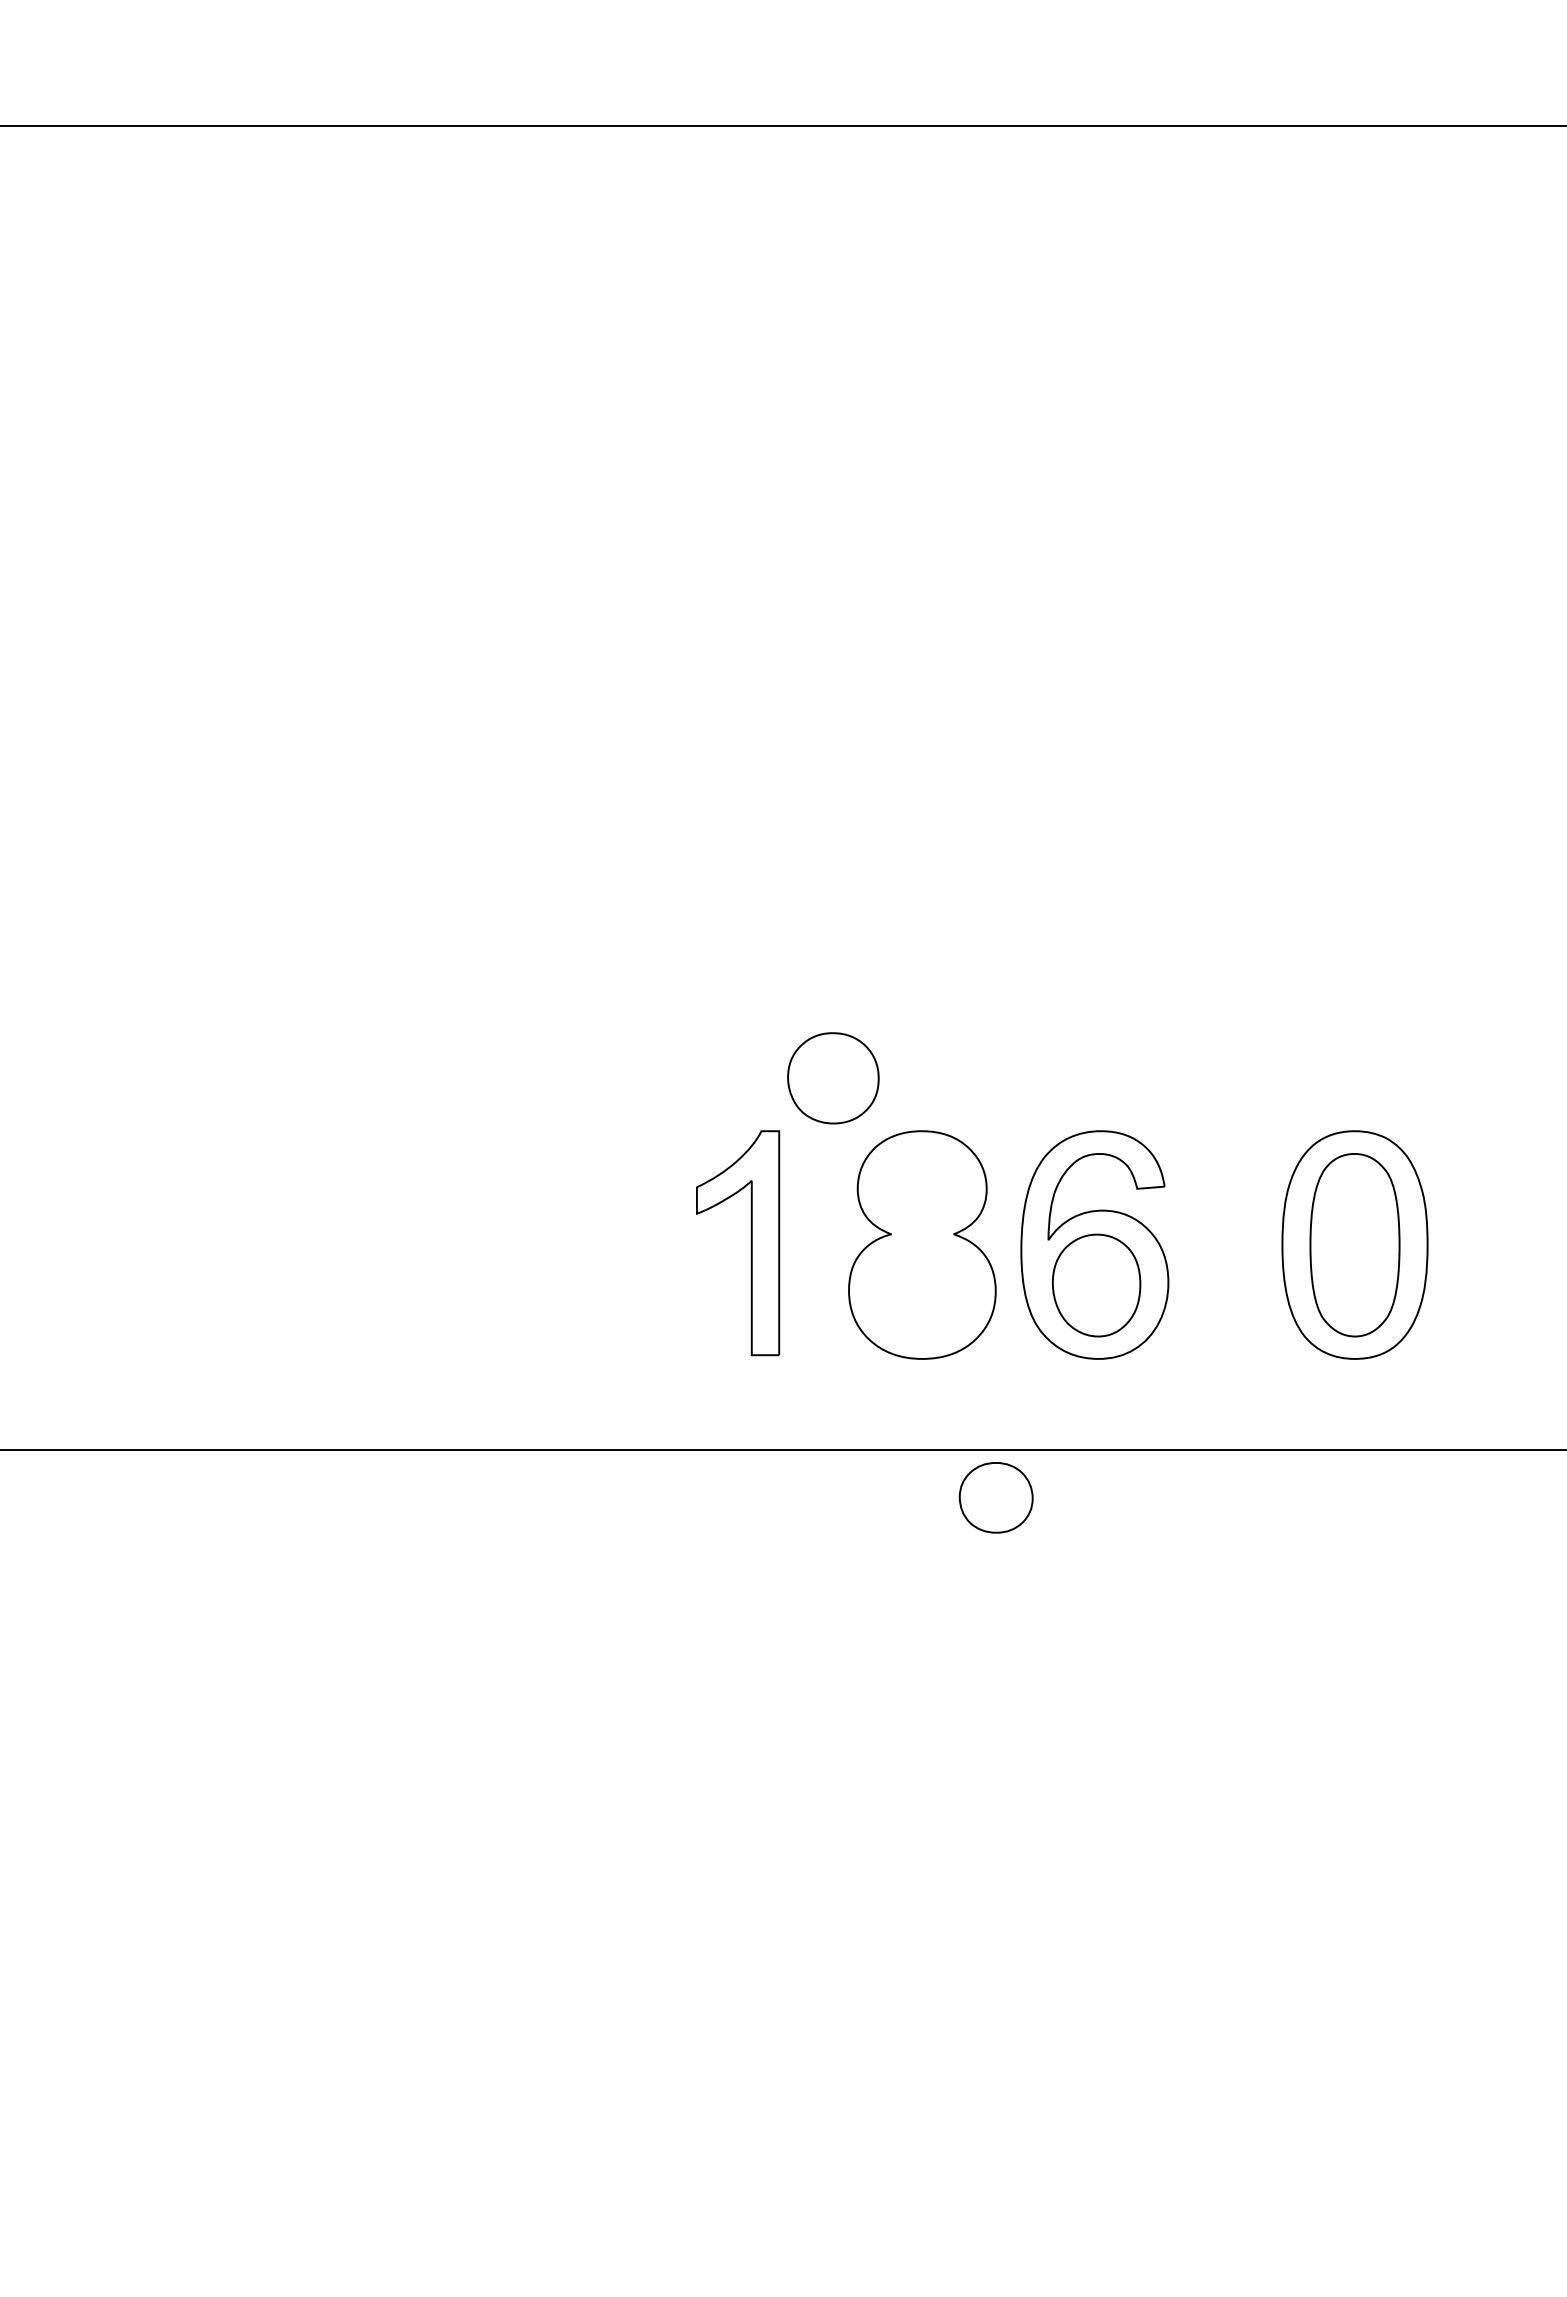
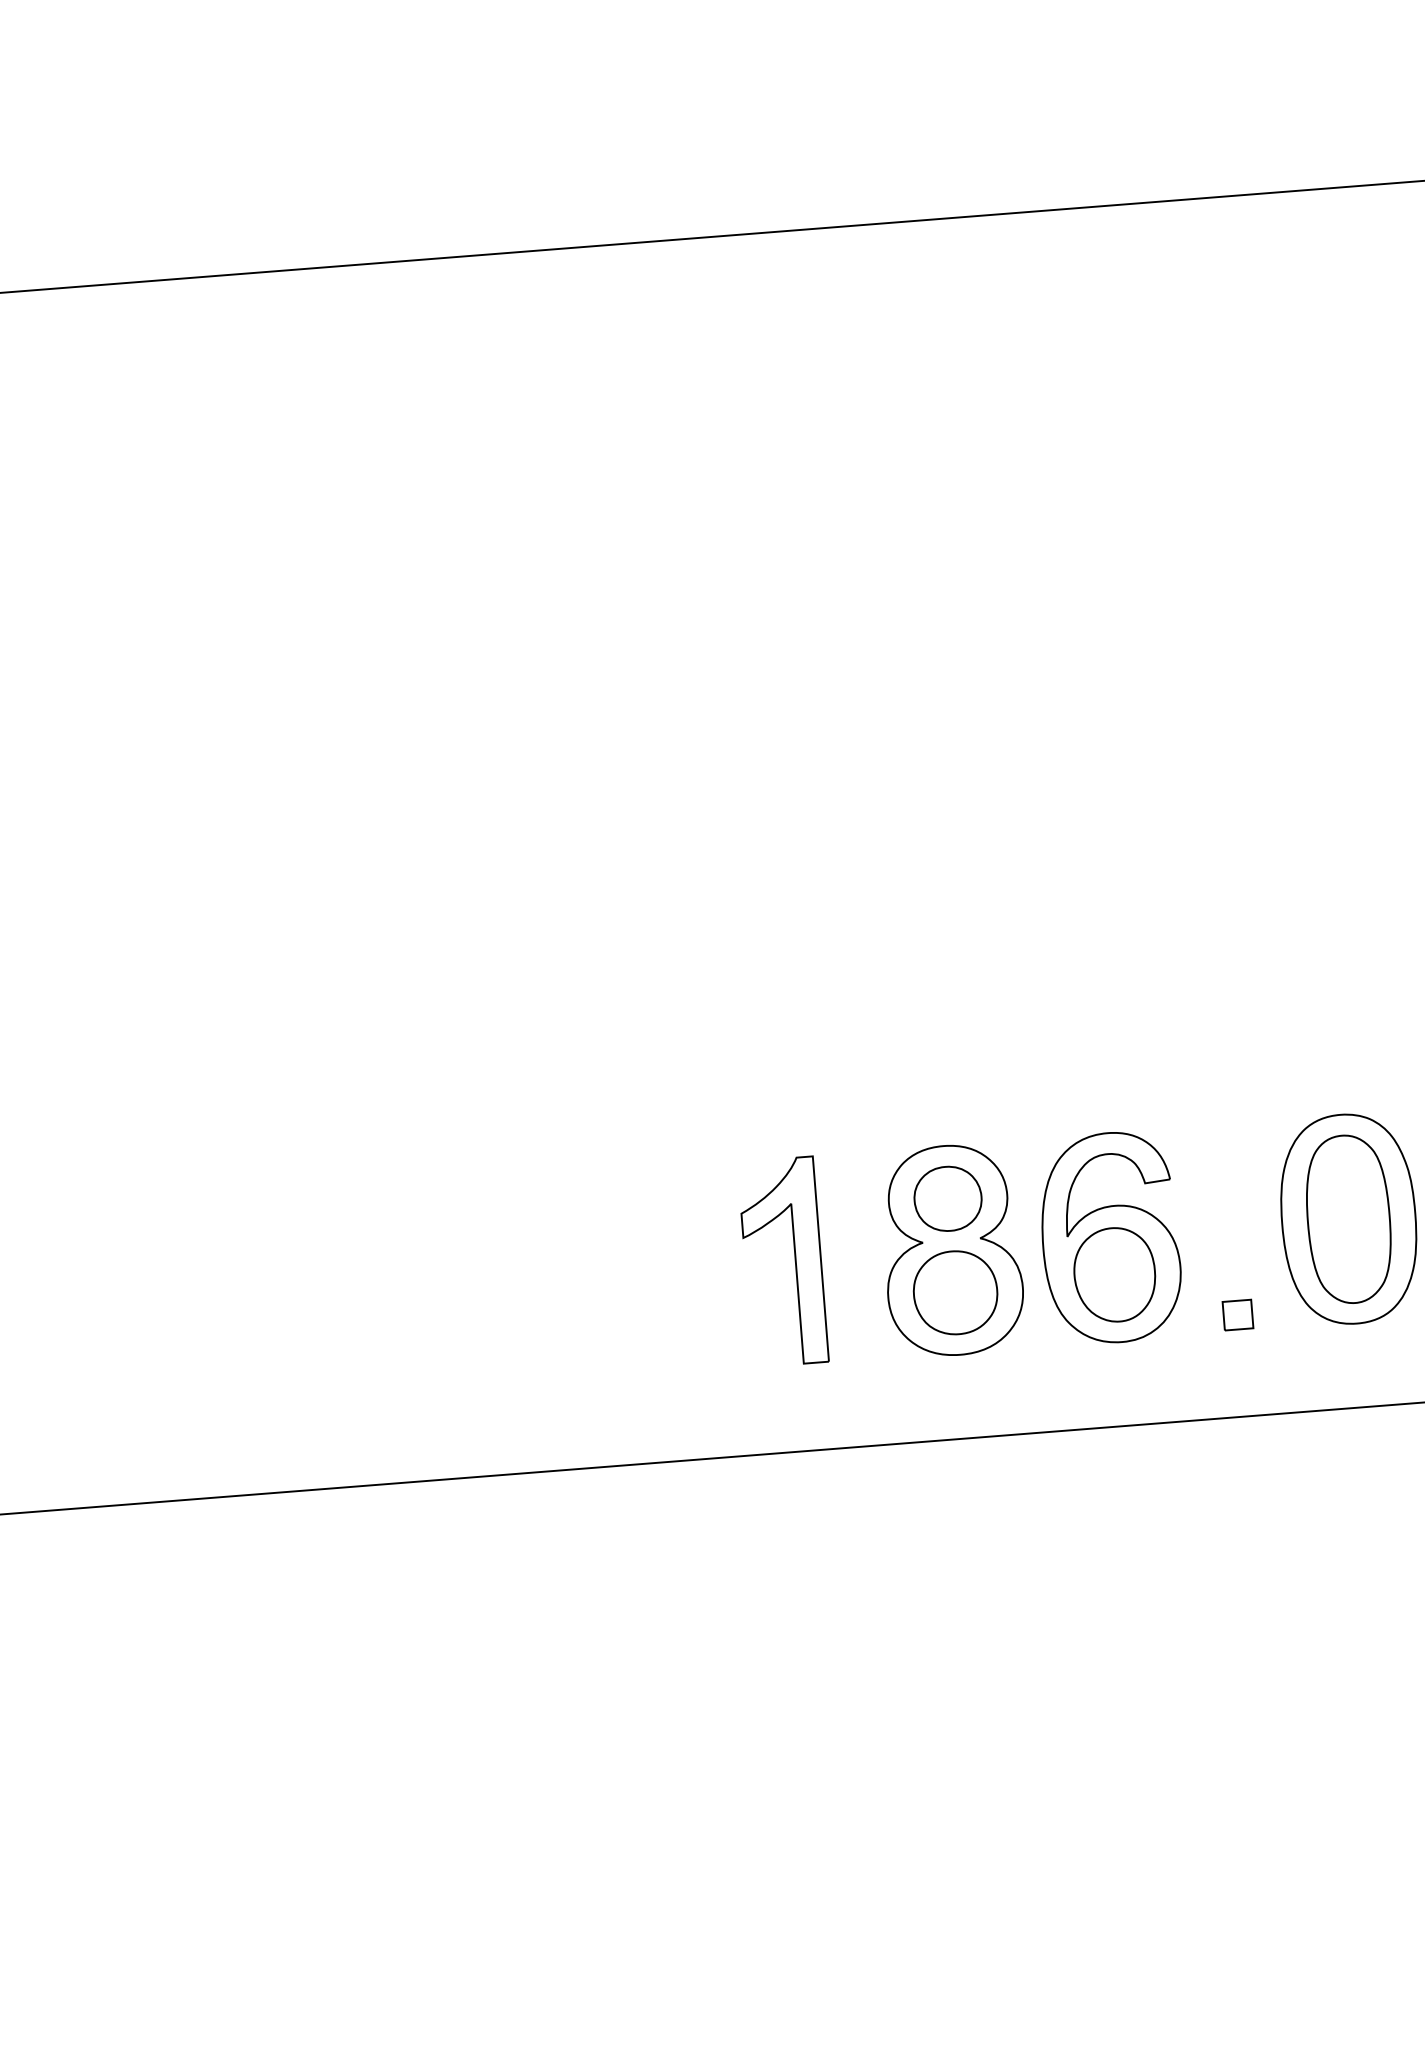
part: (833, 1078) -> (955, 1292), moved
part: (1226, 1339) -> (1237, 1315), added
part: (995, 1497) -> (947, 1198), moved

